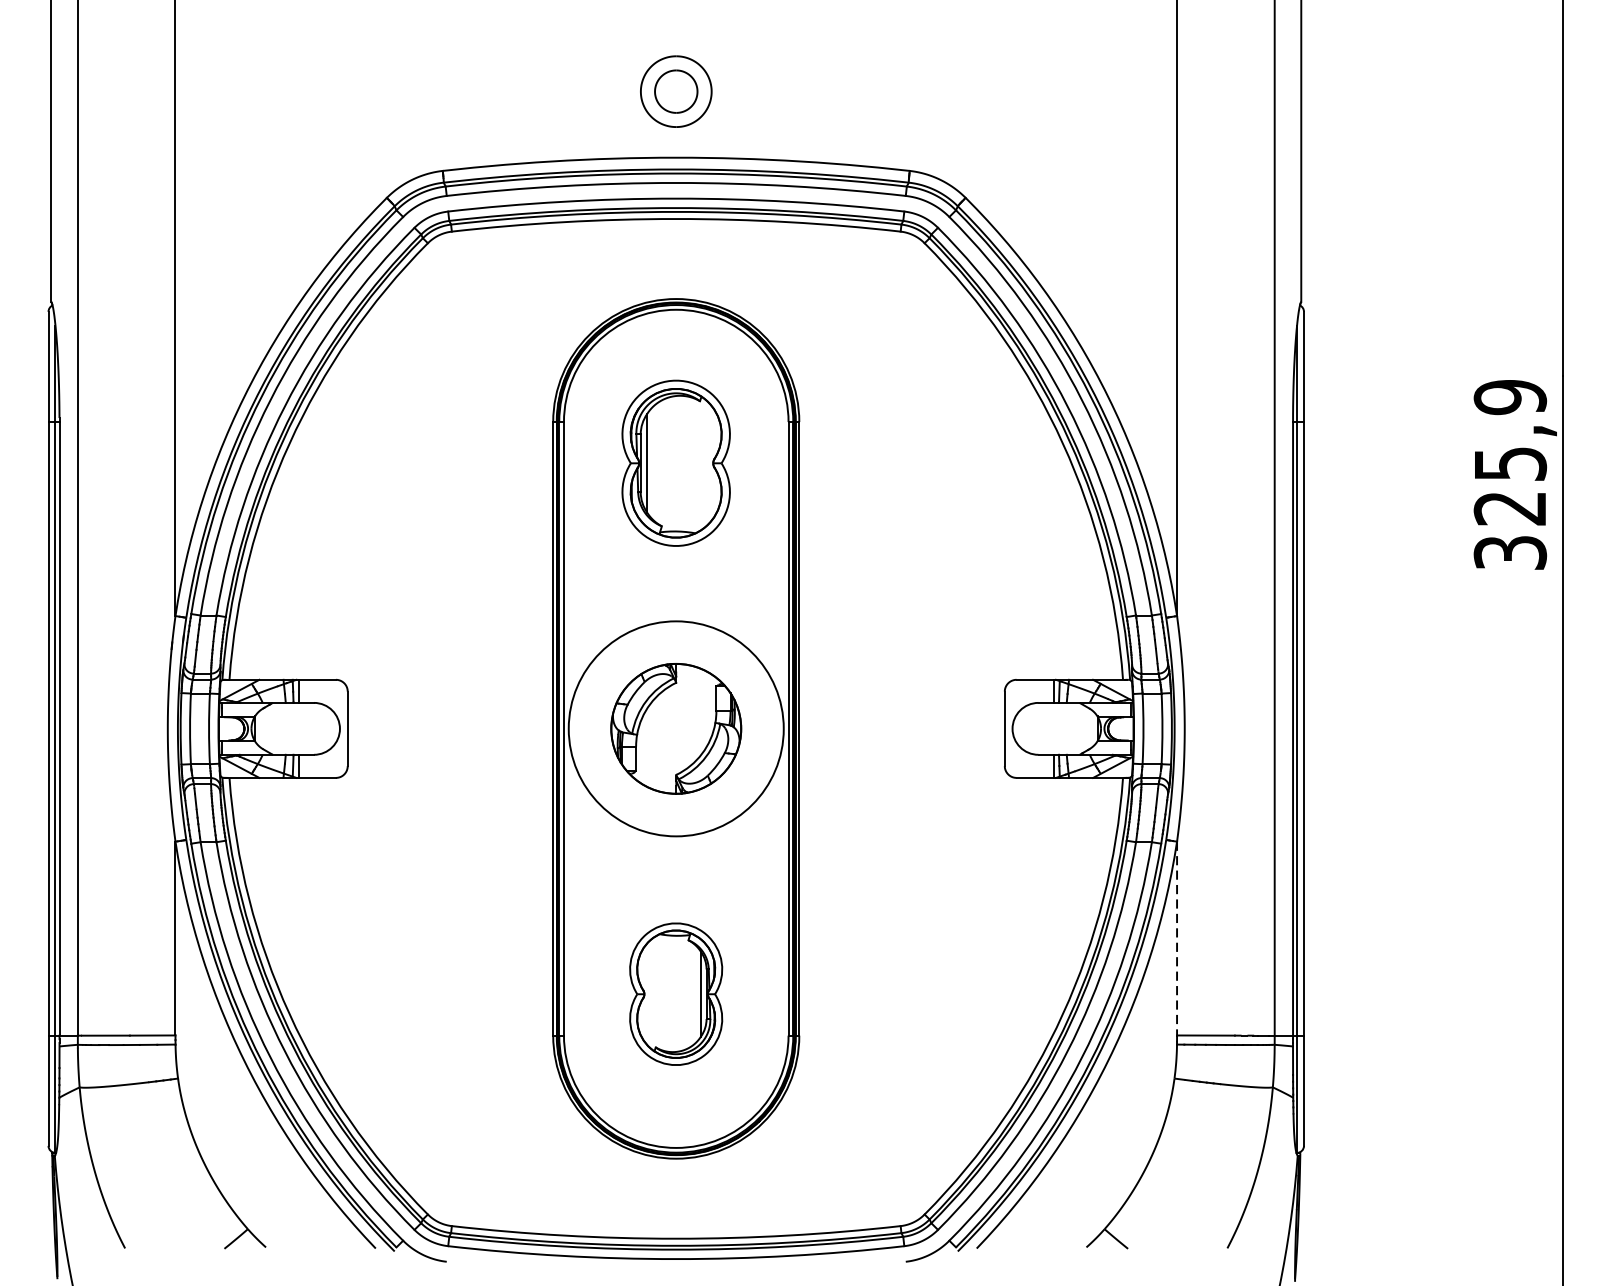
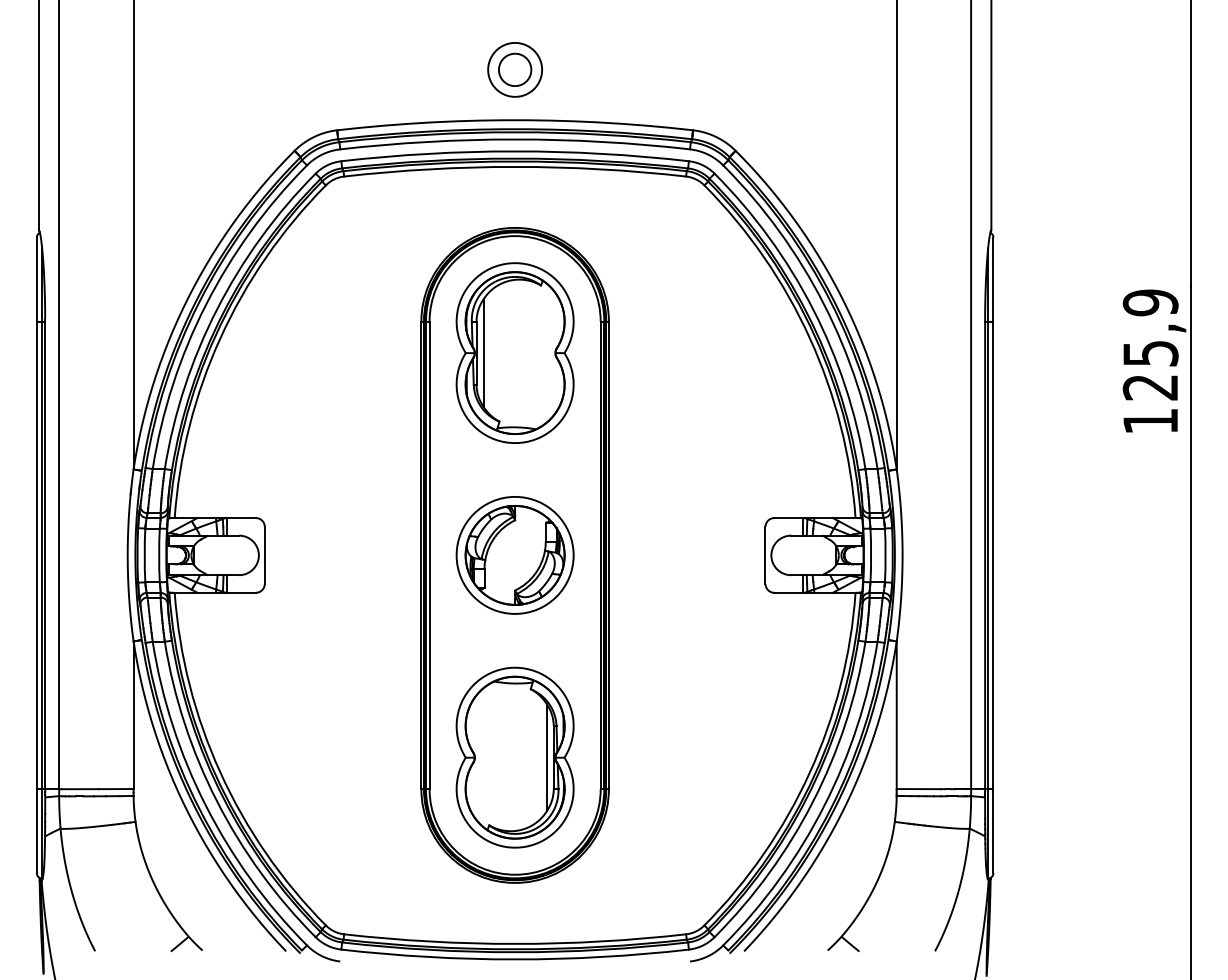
part: (675, 462) -> (514, 352), size x1.43
text: (1510, 553) -> (1150, 421), 325,9 -> 125,9
circle: (675, 727) -> (514, 554), size x0.71
line: (1176, 940) -> (896, 716), dashed -> solid
part: (675, 994) -> (514, 757), size x1.67

